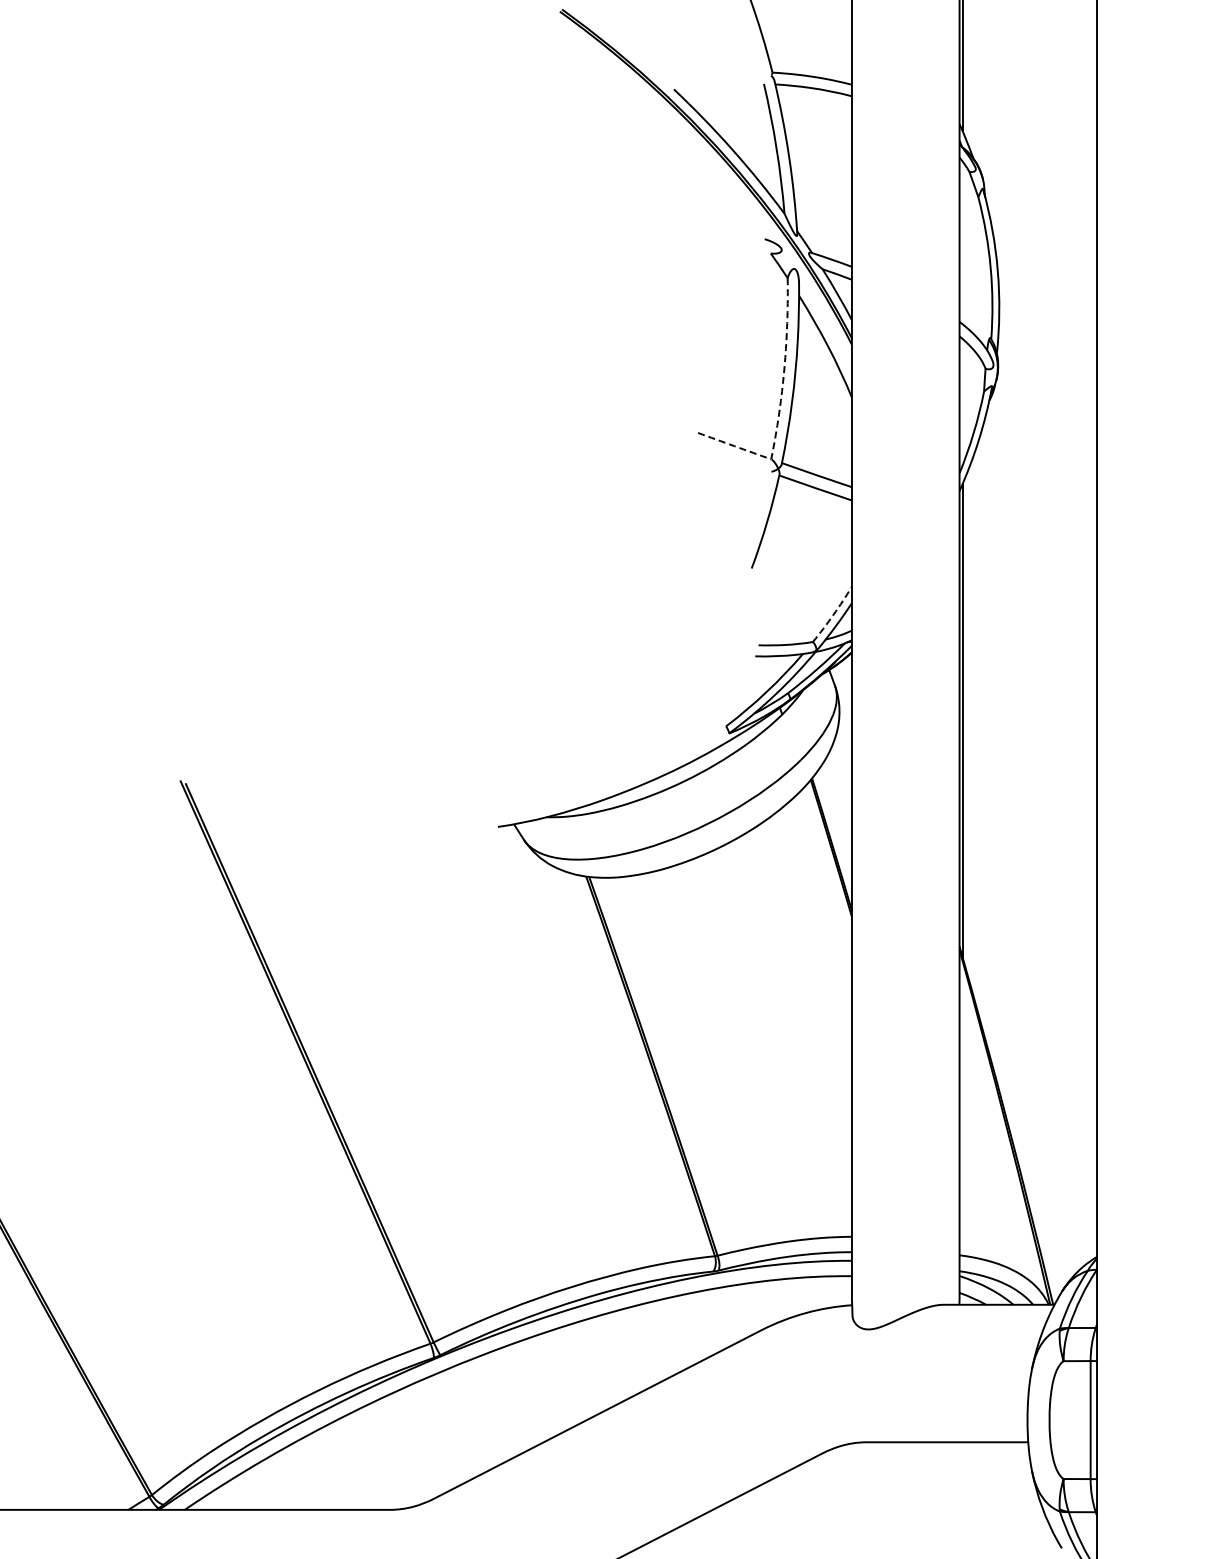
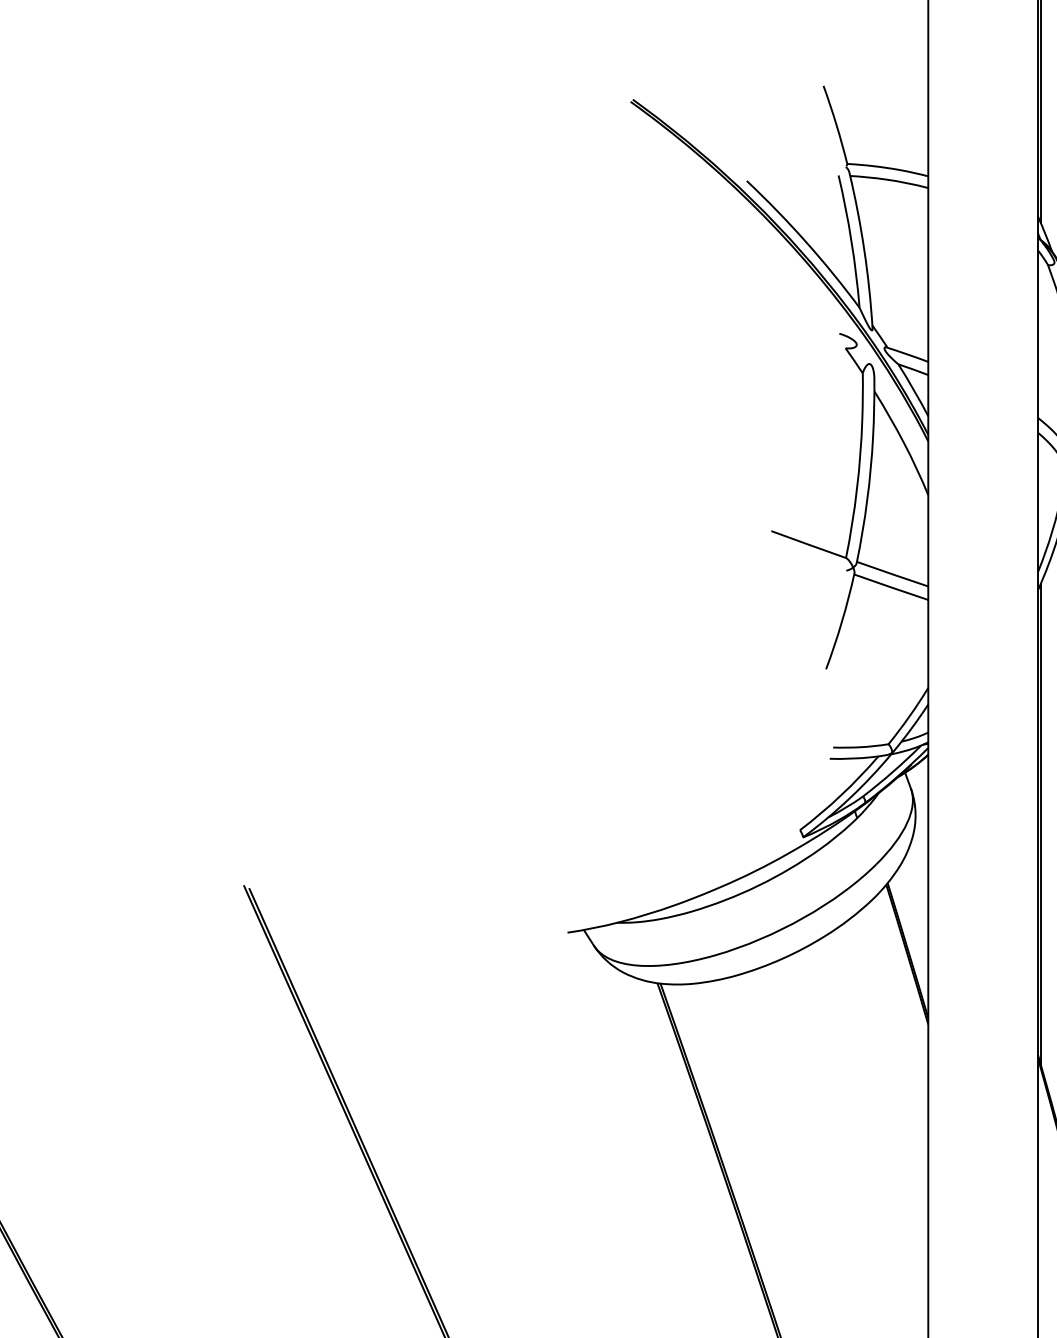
line: (780, 406) -> (855, 504), dashed -> solid
line: (833, 615) -> (909, 717), dashed -> solid

